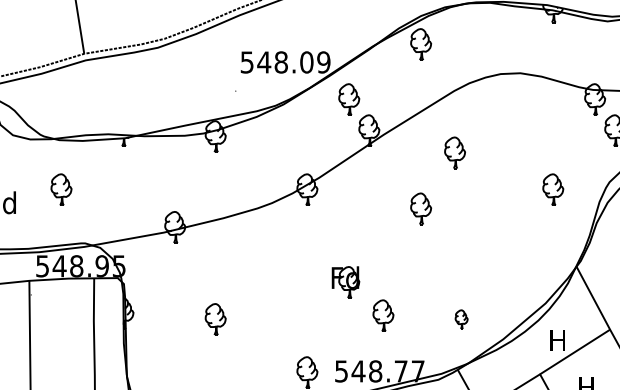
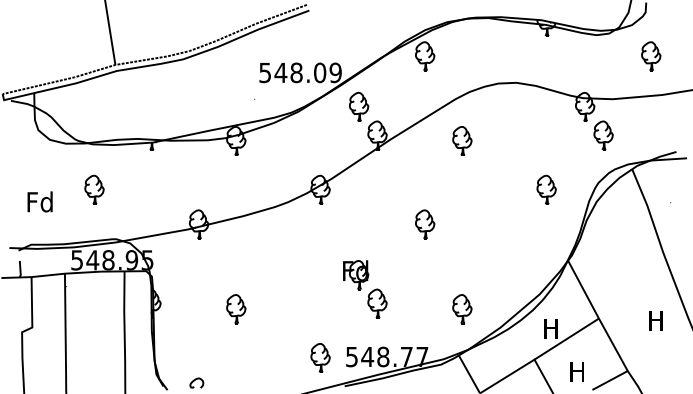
part: (455, 152) -> (462, 140), moved
part: (421, 208) -> (425, 224), moved
part: (383, 315) -> (377, 303), moved
part: (461, 319) -> (462, 309), size x1.67

